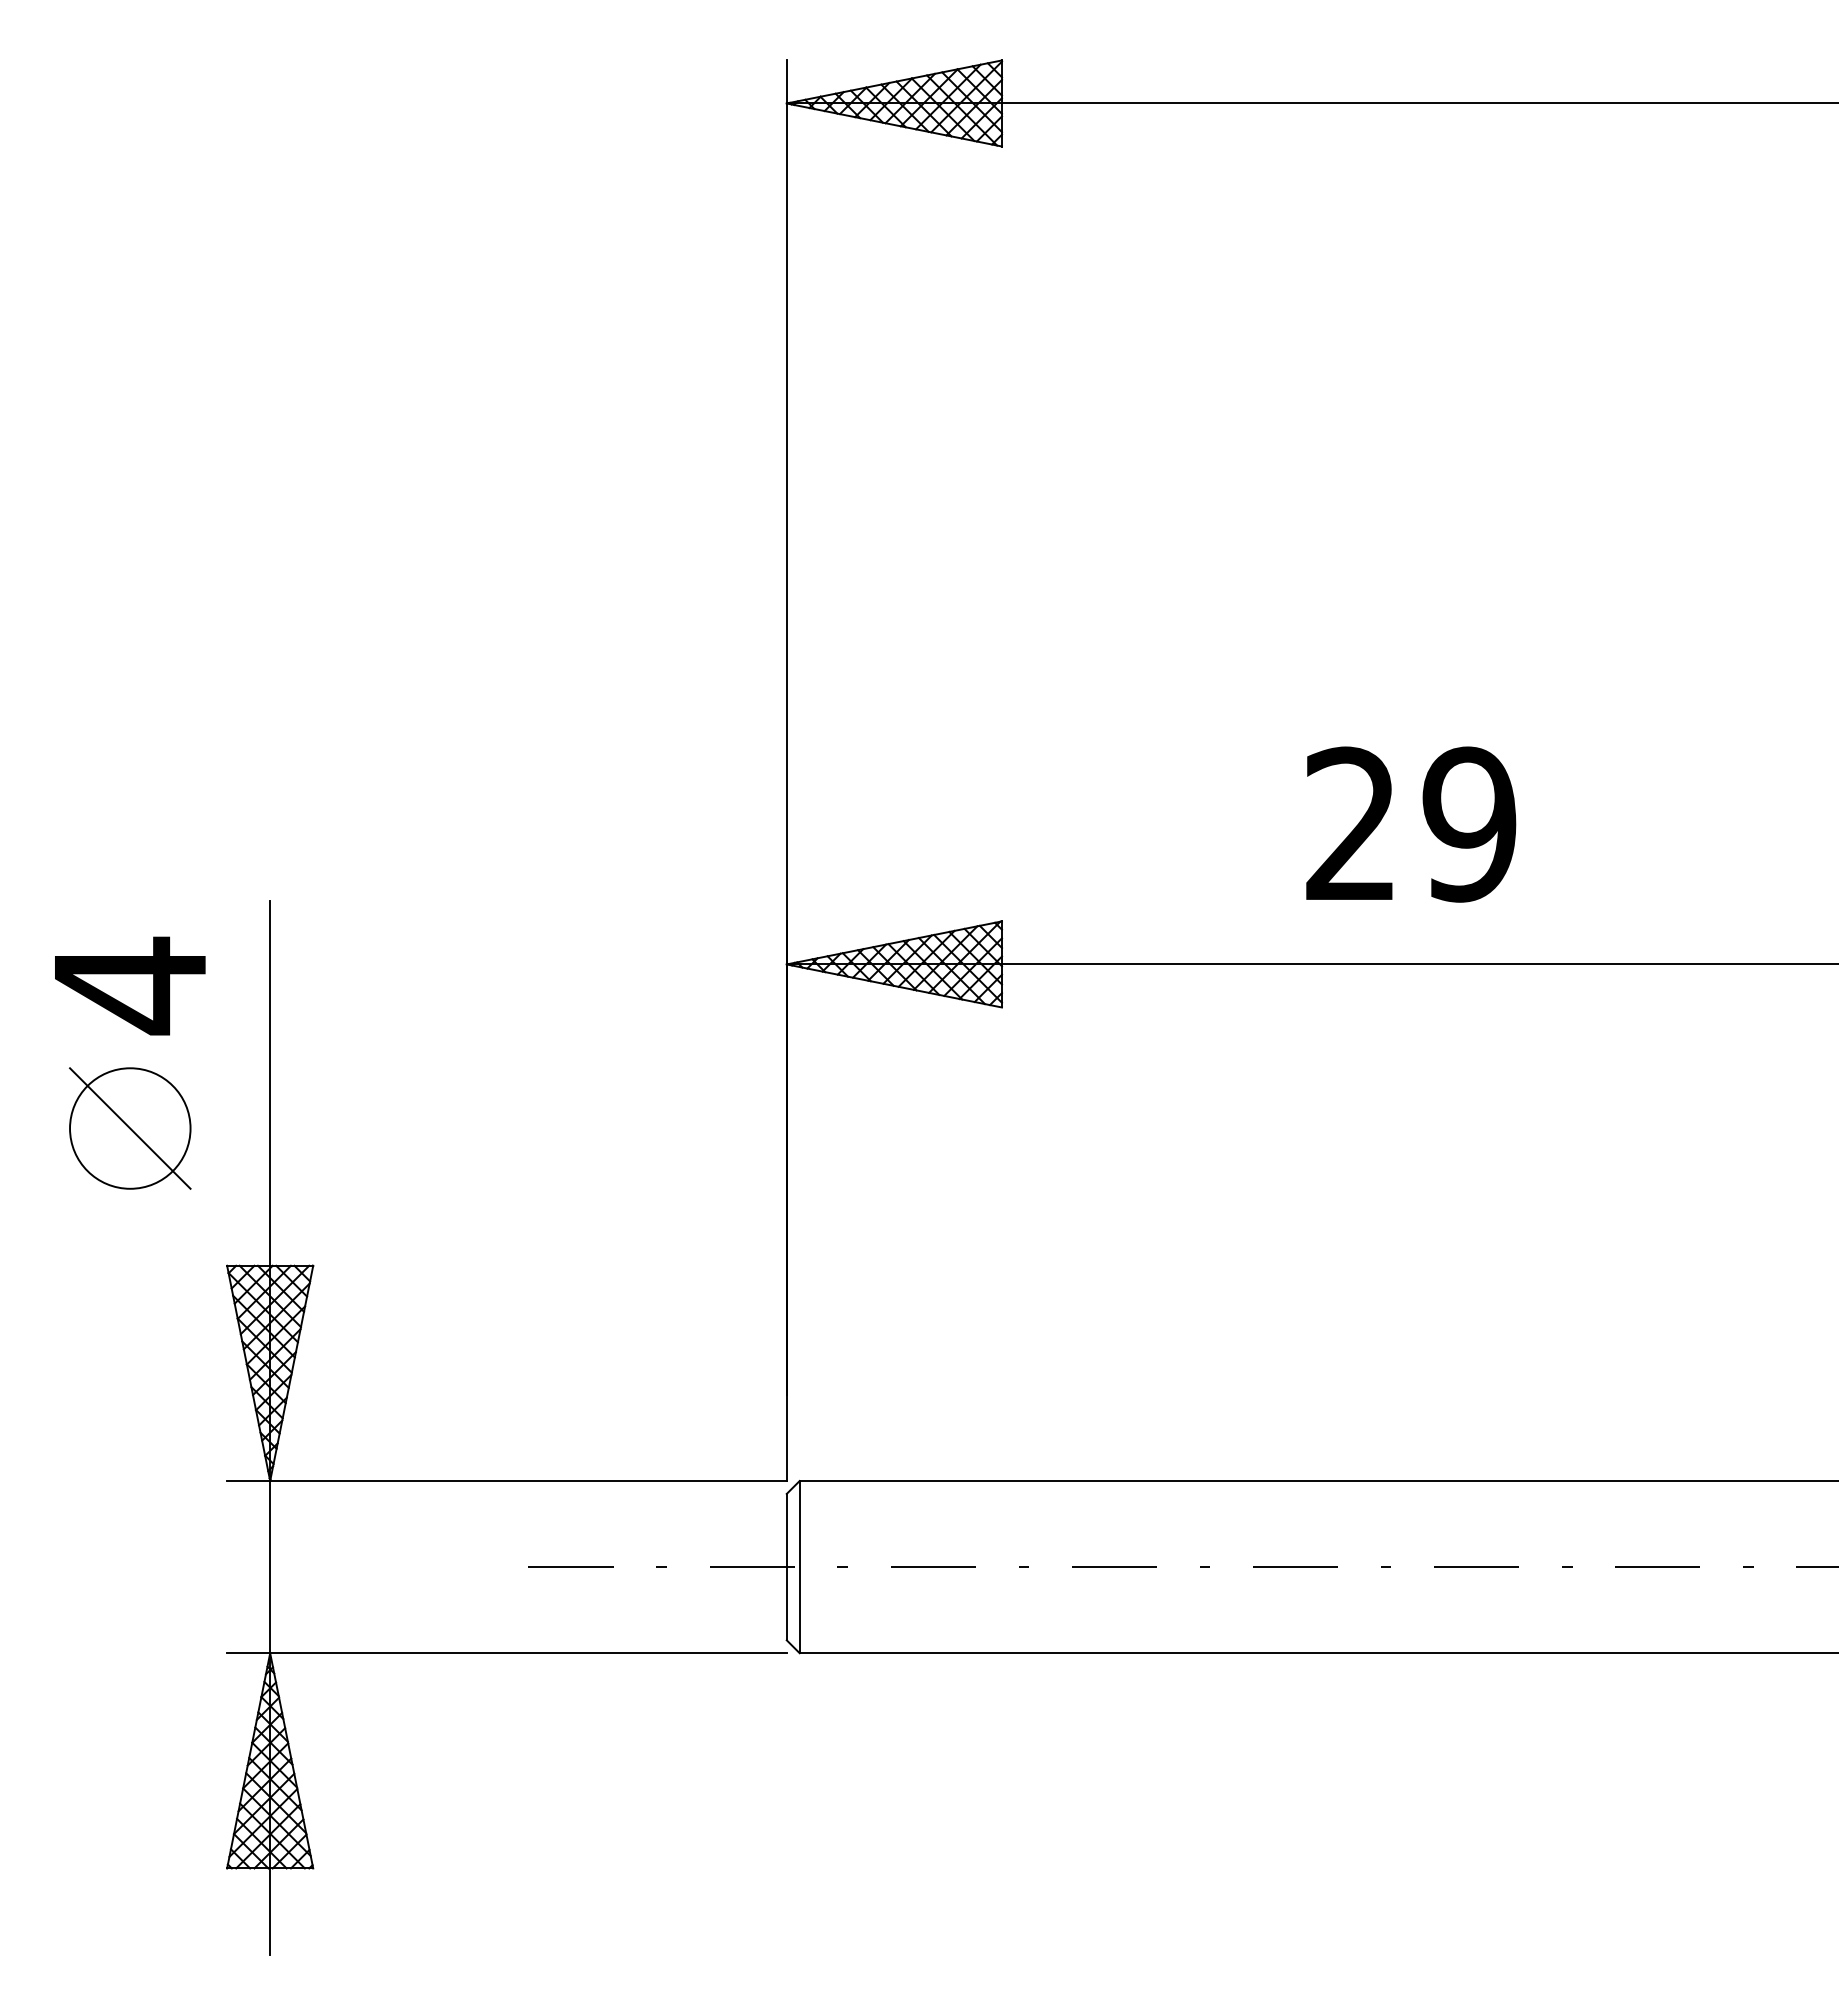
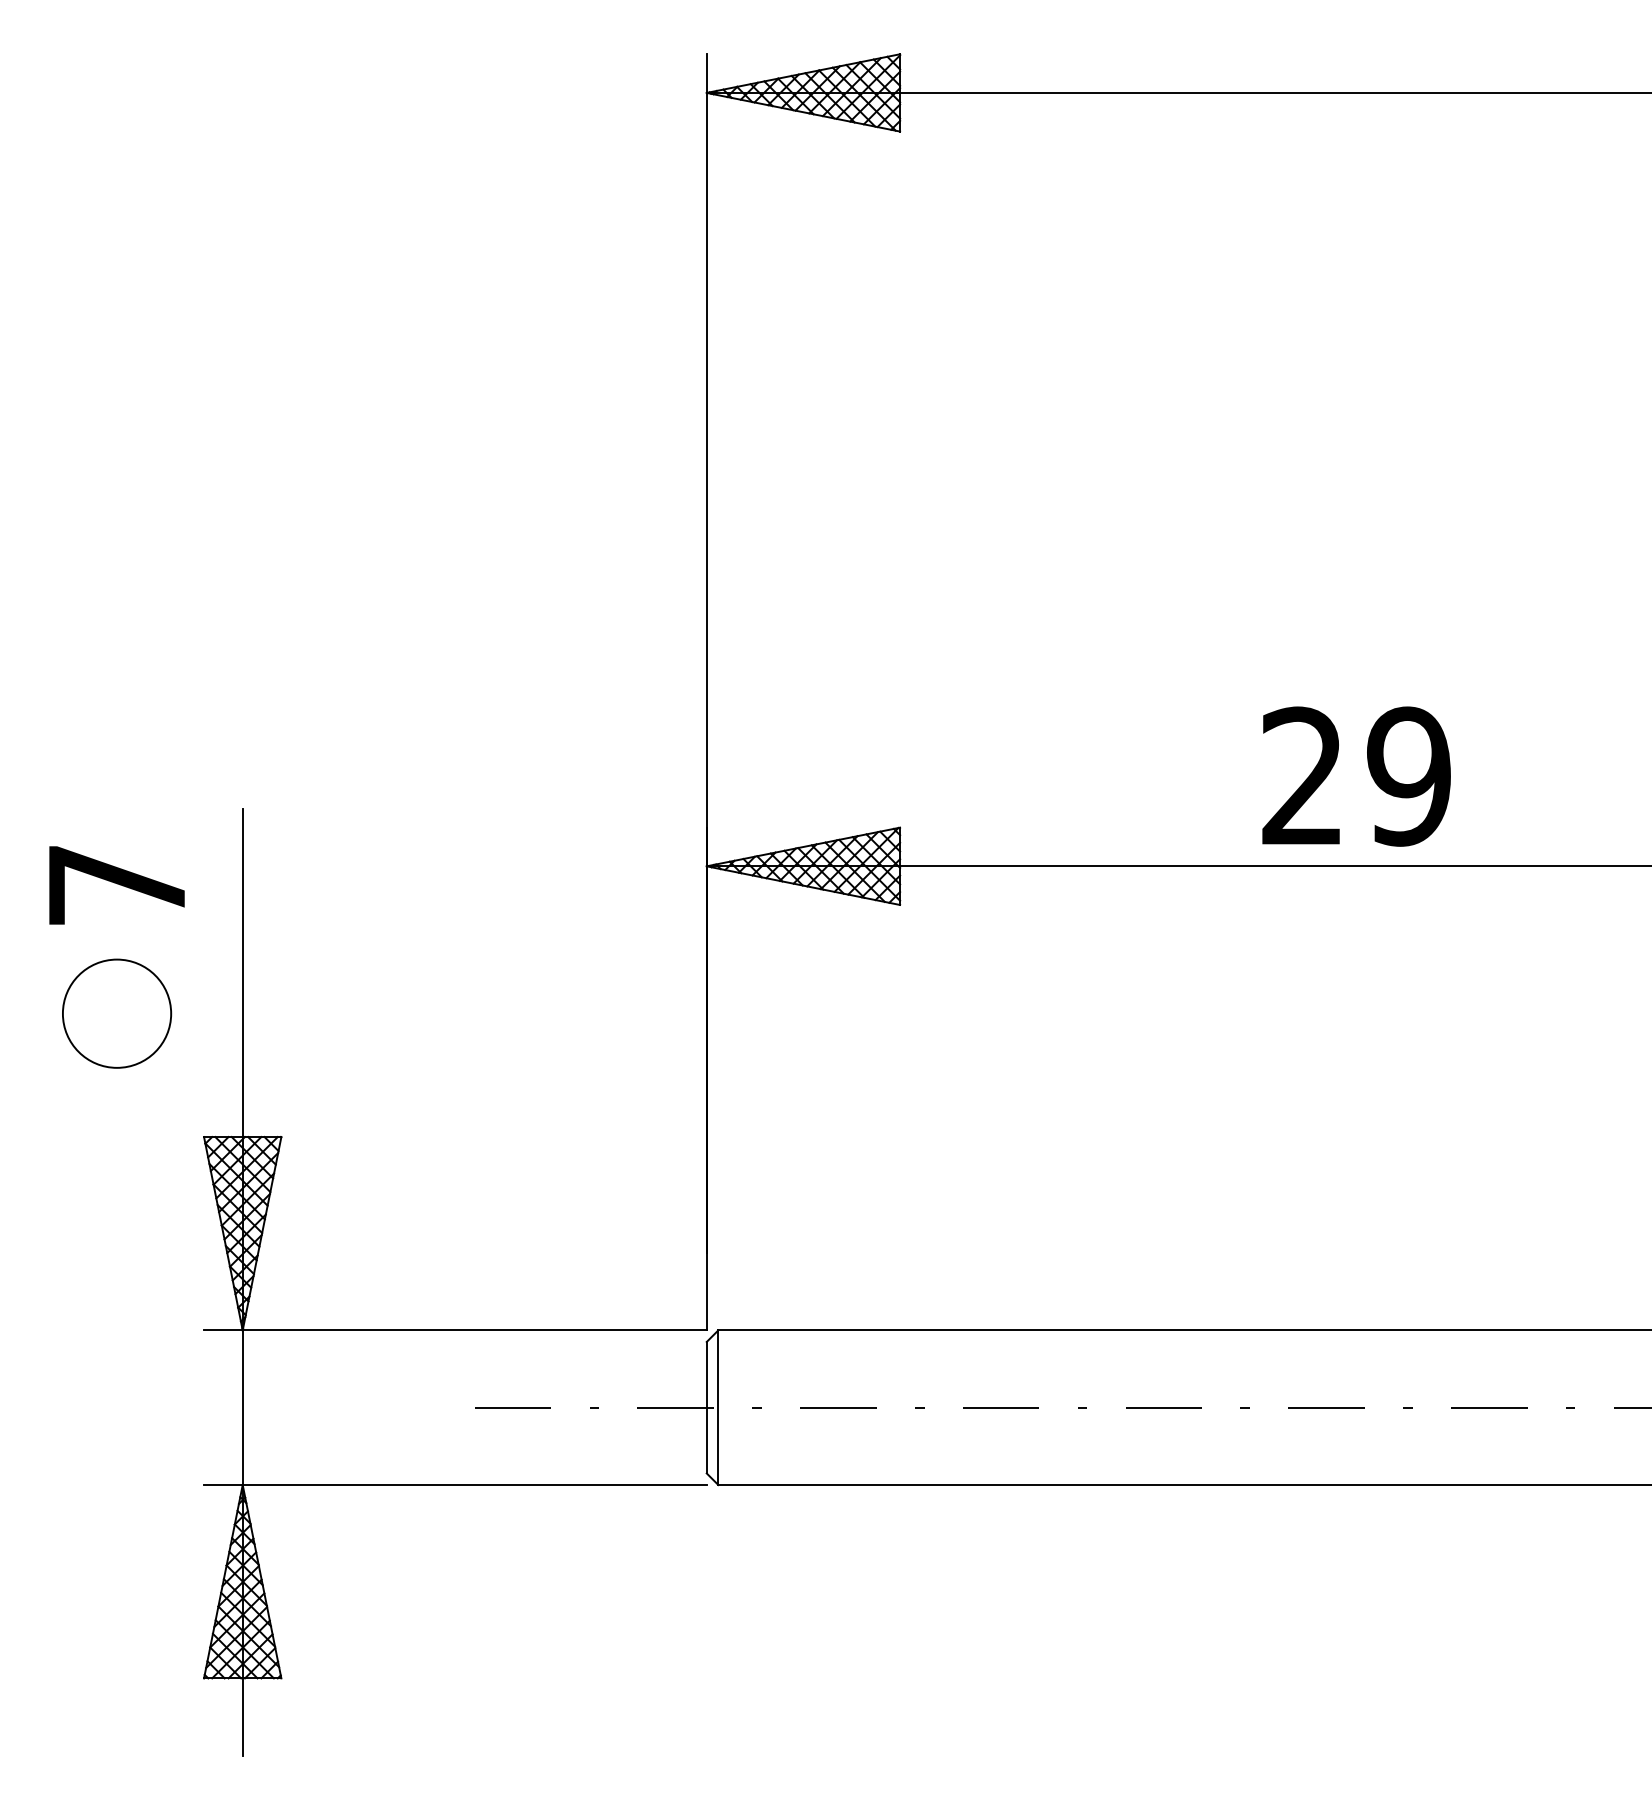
text: (1411, 824) -> (1356, 776), moved
text: (130, 985) -> (117, 885), 4 -> 7
line: (130, 1128) -> (117, 1013), removed

